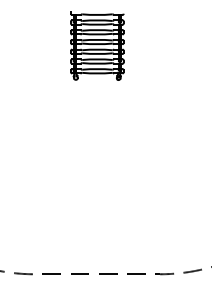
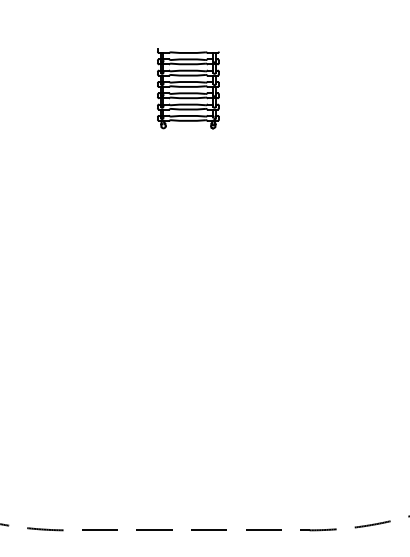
part: (97, 45) -> (188, 88), size x0.6

